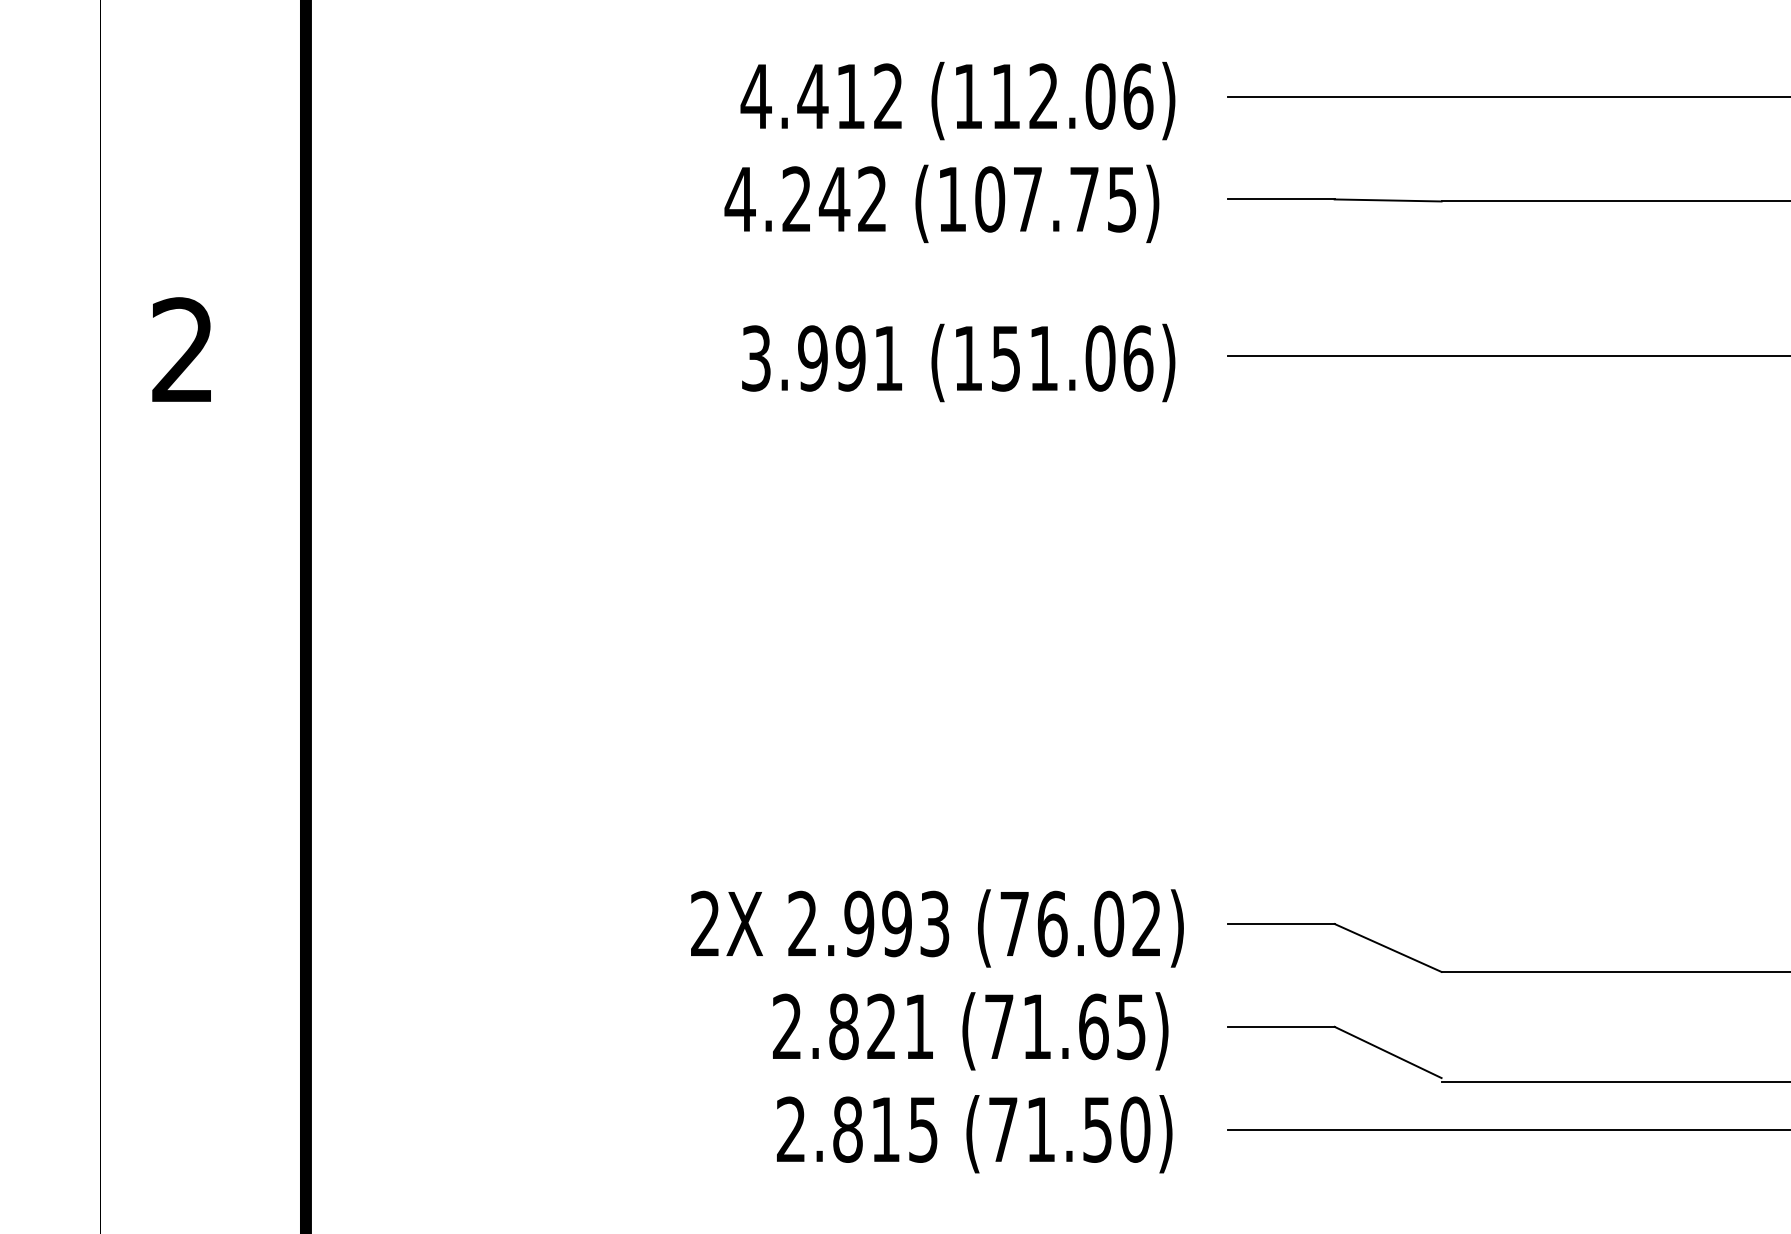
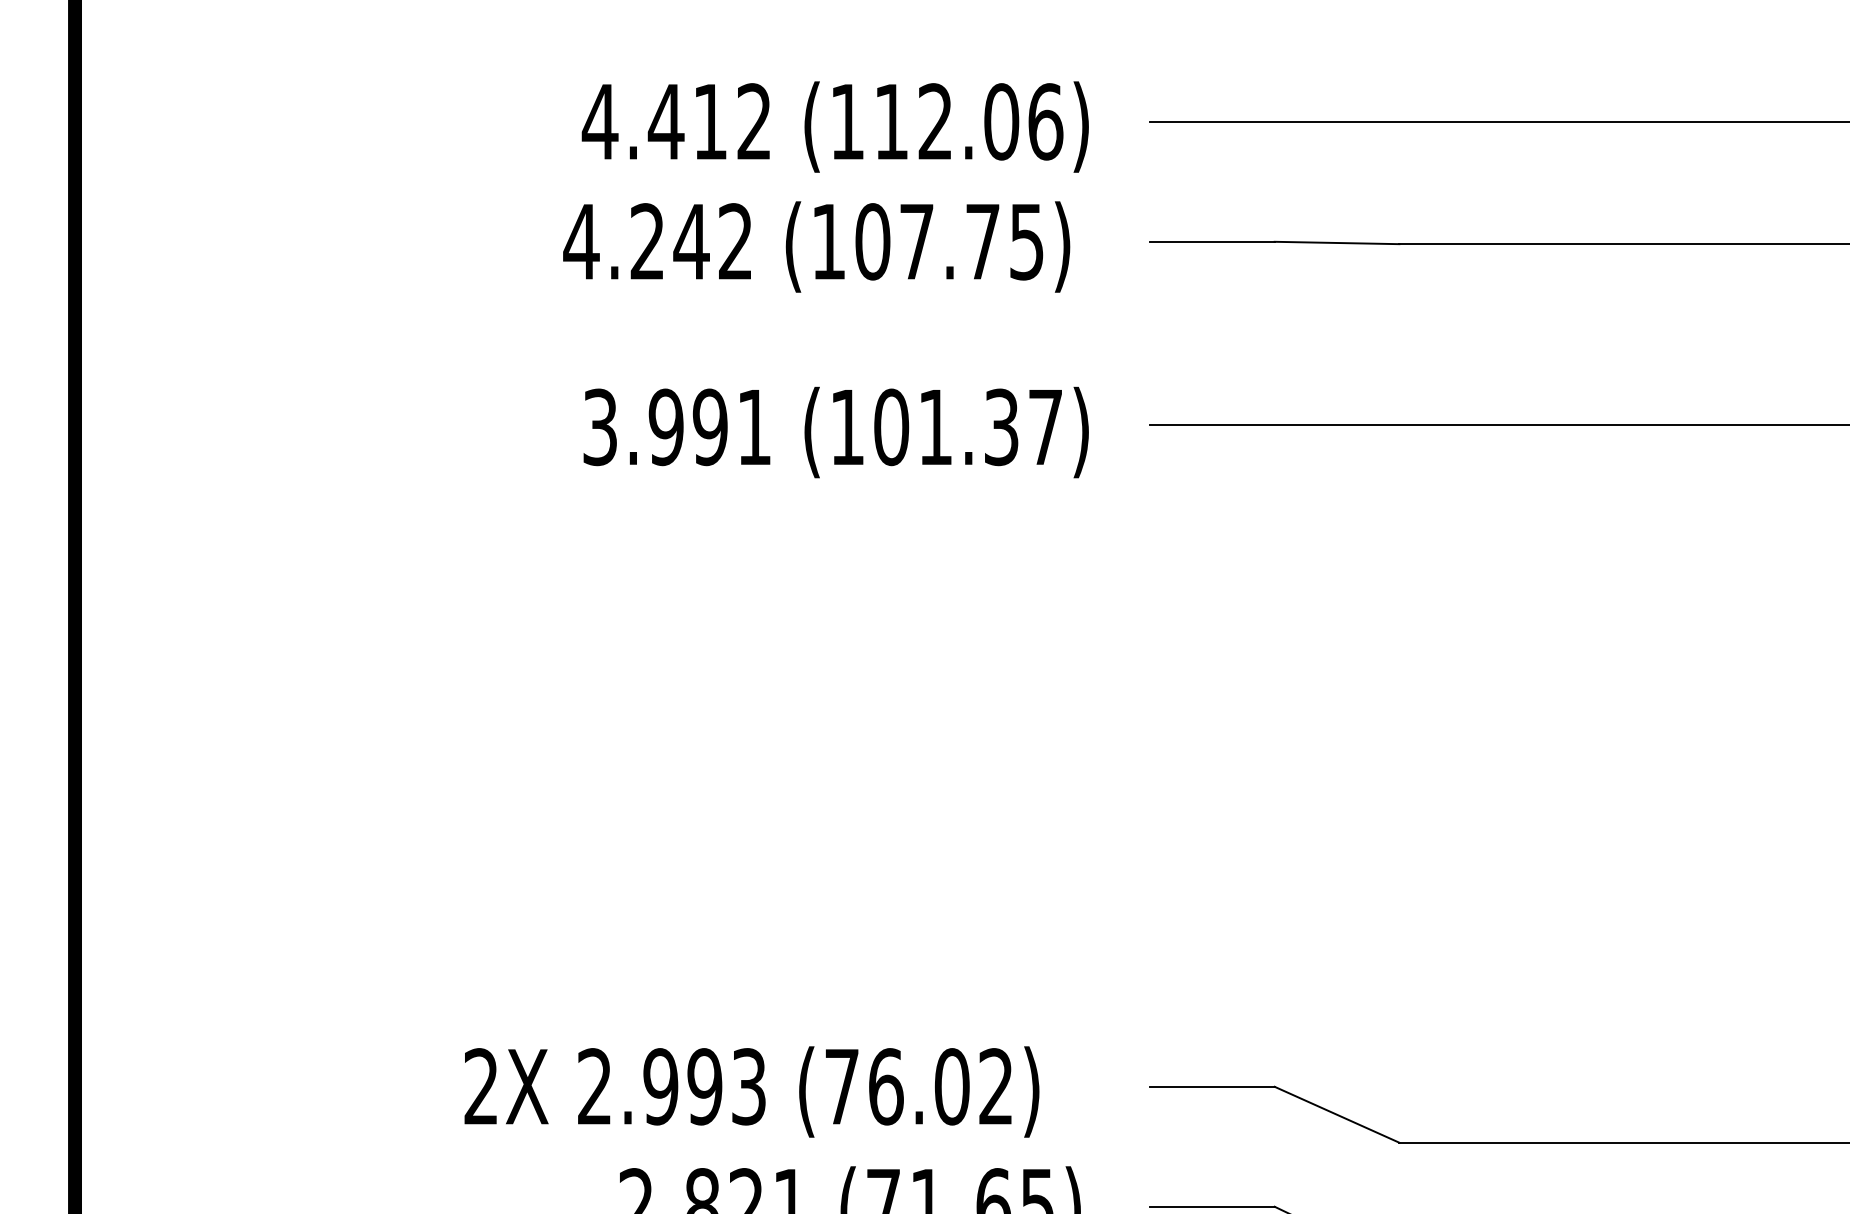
text: (1072, 358) -> (968, 427), (151.06) -> (101.37)
text: (937, 928) -> (752, 1092), moved

